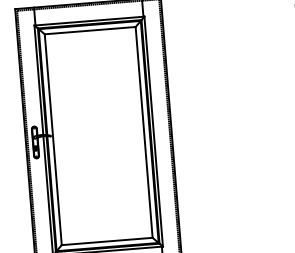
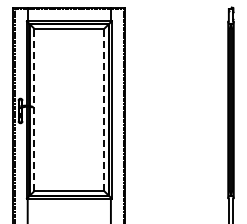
line: (144, 131) -> (104, 109), solid -> dashed
line: (53, 139) -> (34, 109), solid -> dashed

